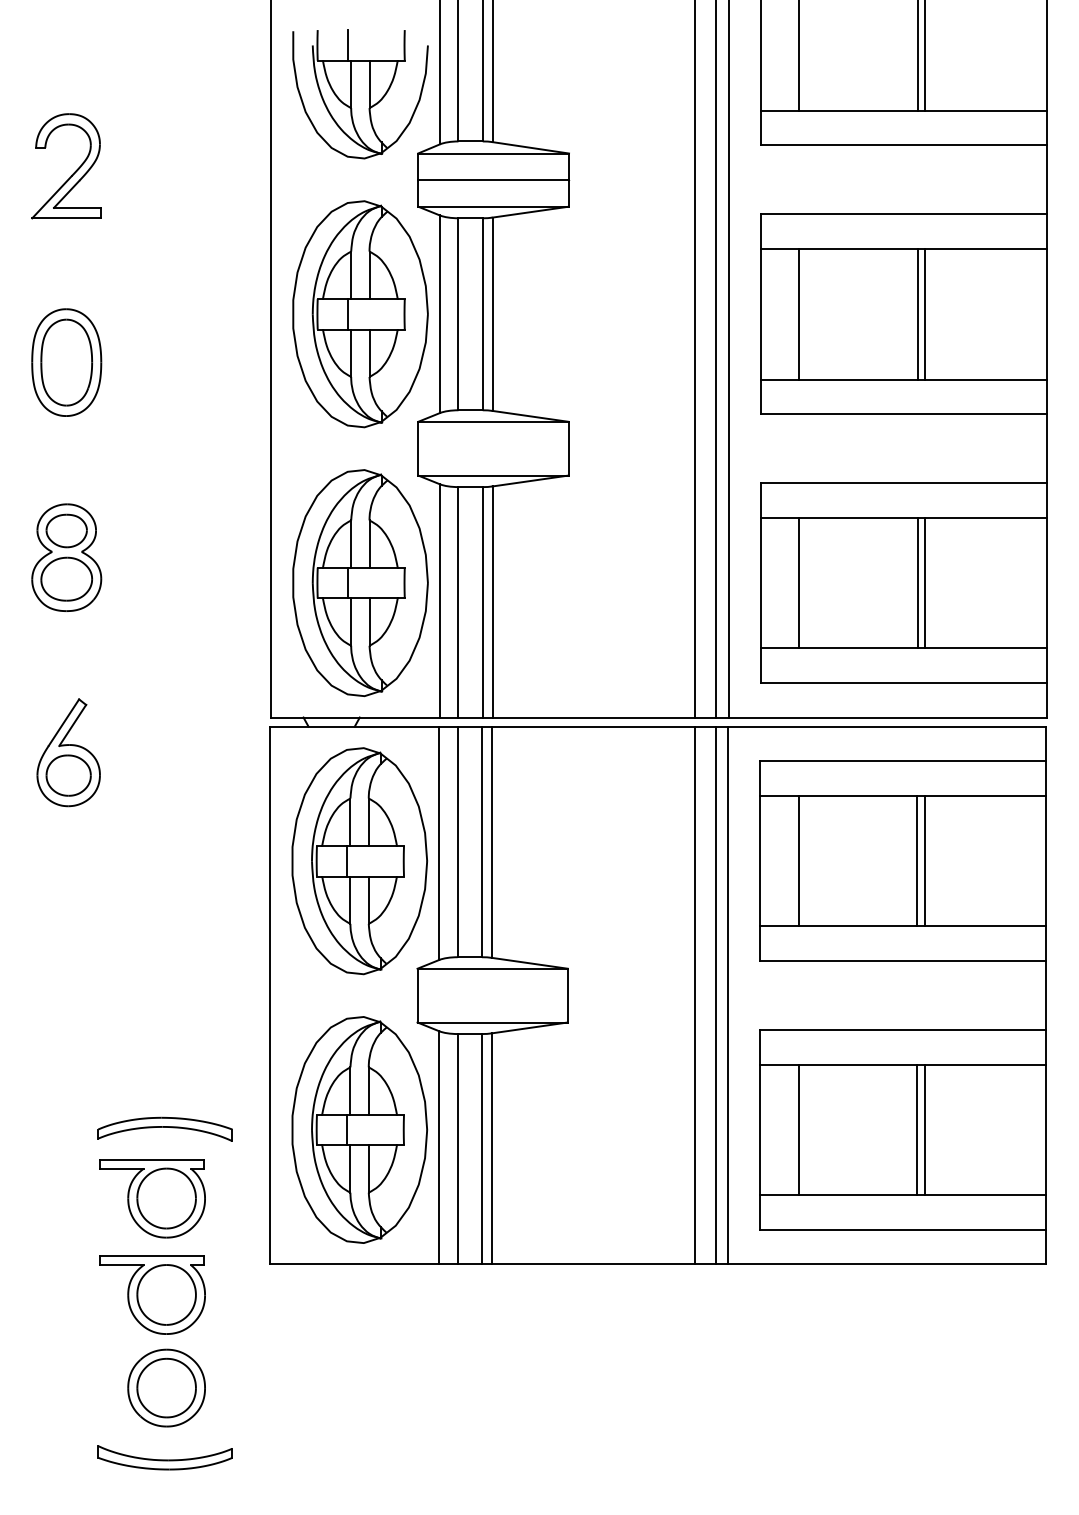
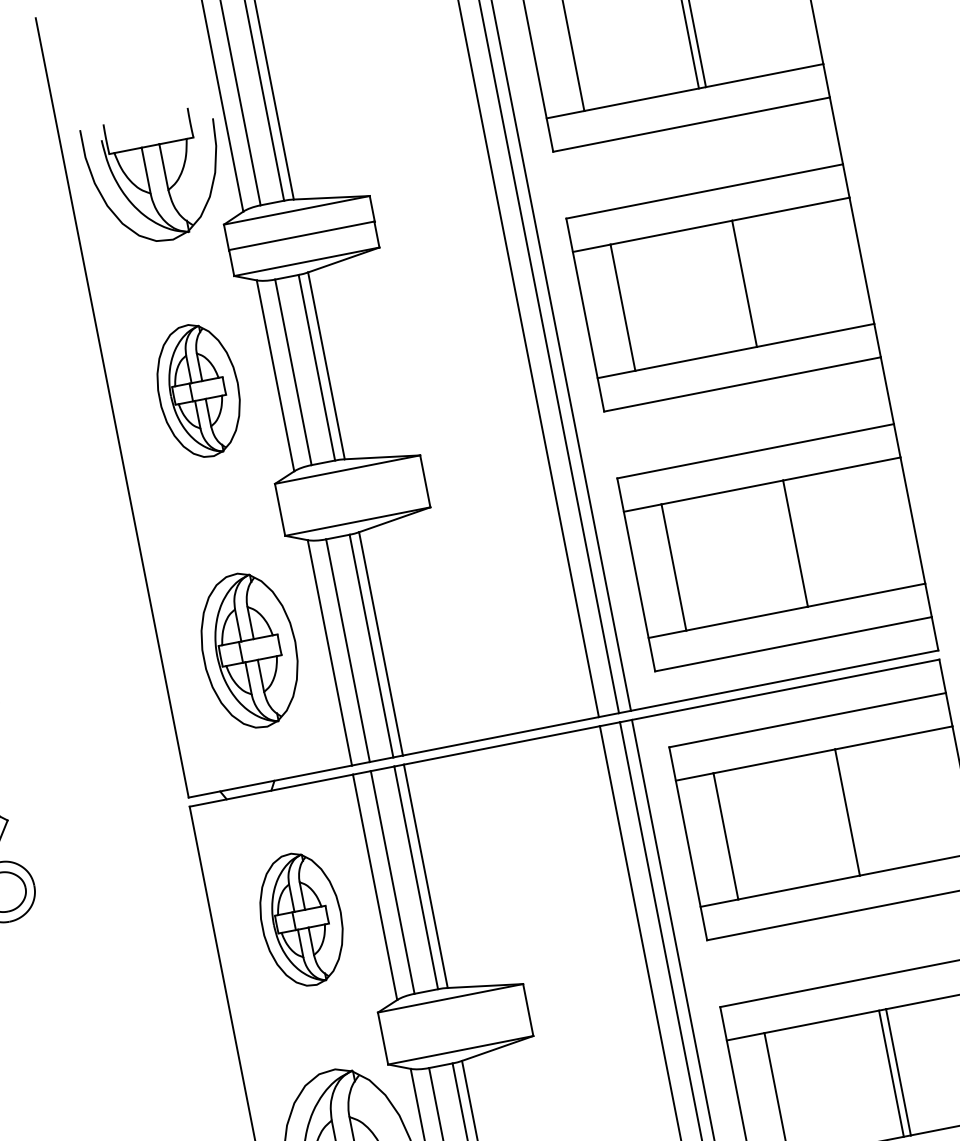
line: (347, 45) -> (135, 133), removed
line: (918, 313) -> (737, 284), removed
part: (360, 314) -> (198, 391), size x0.6
part: (360, 582) -> (249, 650), size x0.7
line: (918, 582) -> (788, 544), removed
line: (917, 860) -> (840, 813), removed
part: (359, 861) -> (301, 919), size x0.6

